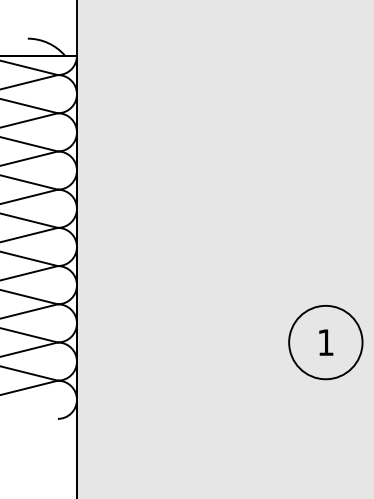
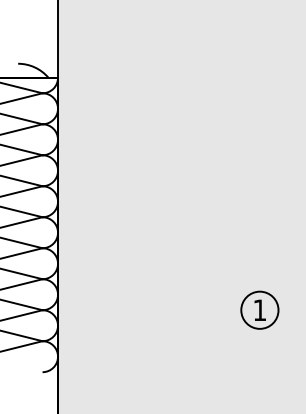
circle: (325, 341) -> (259, 309), size x0.62

